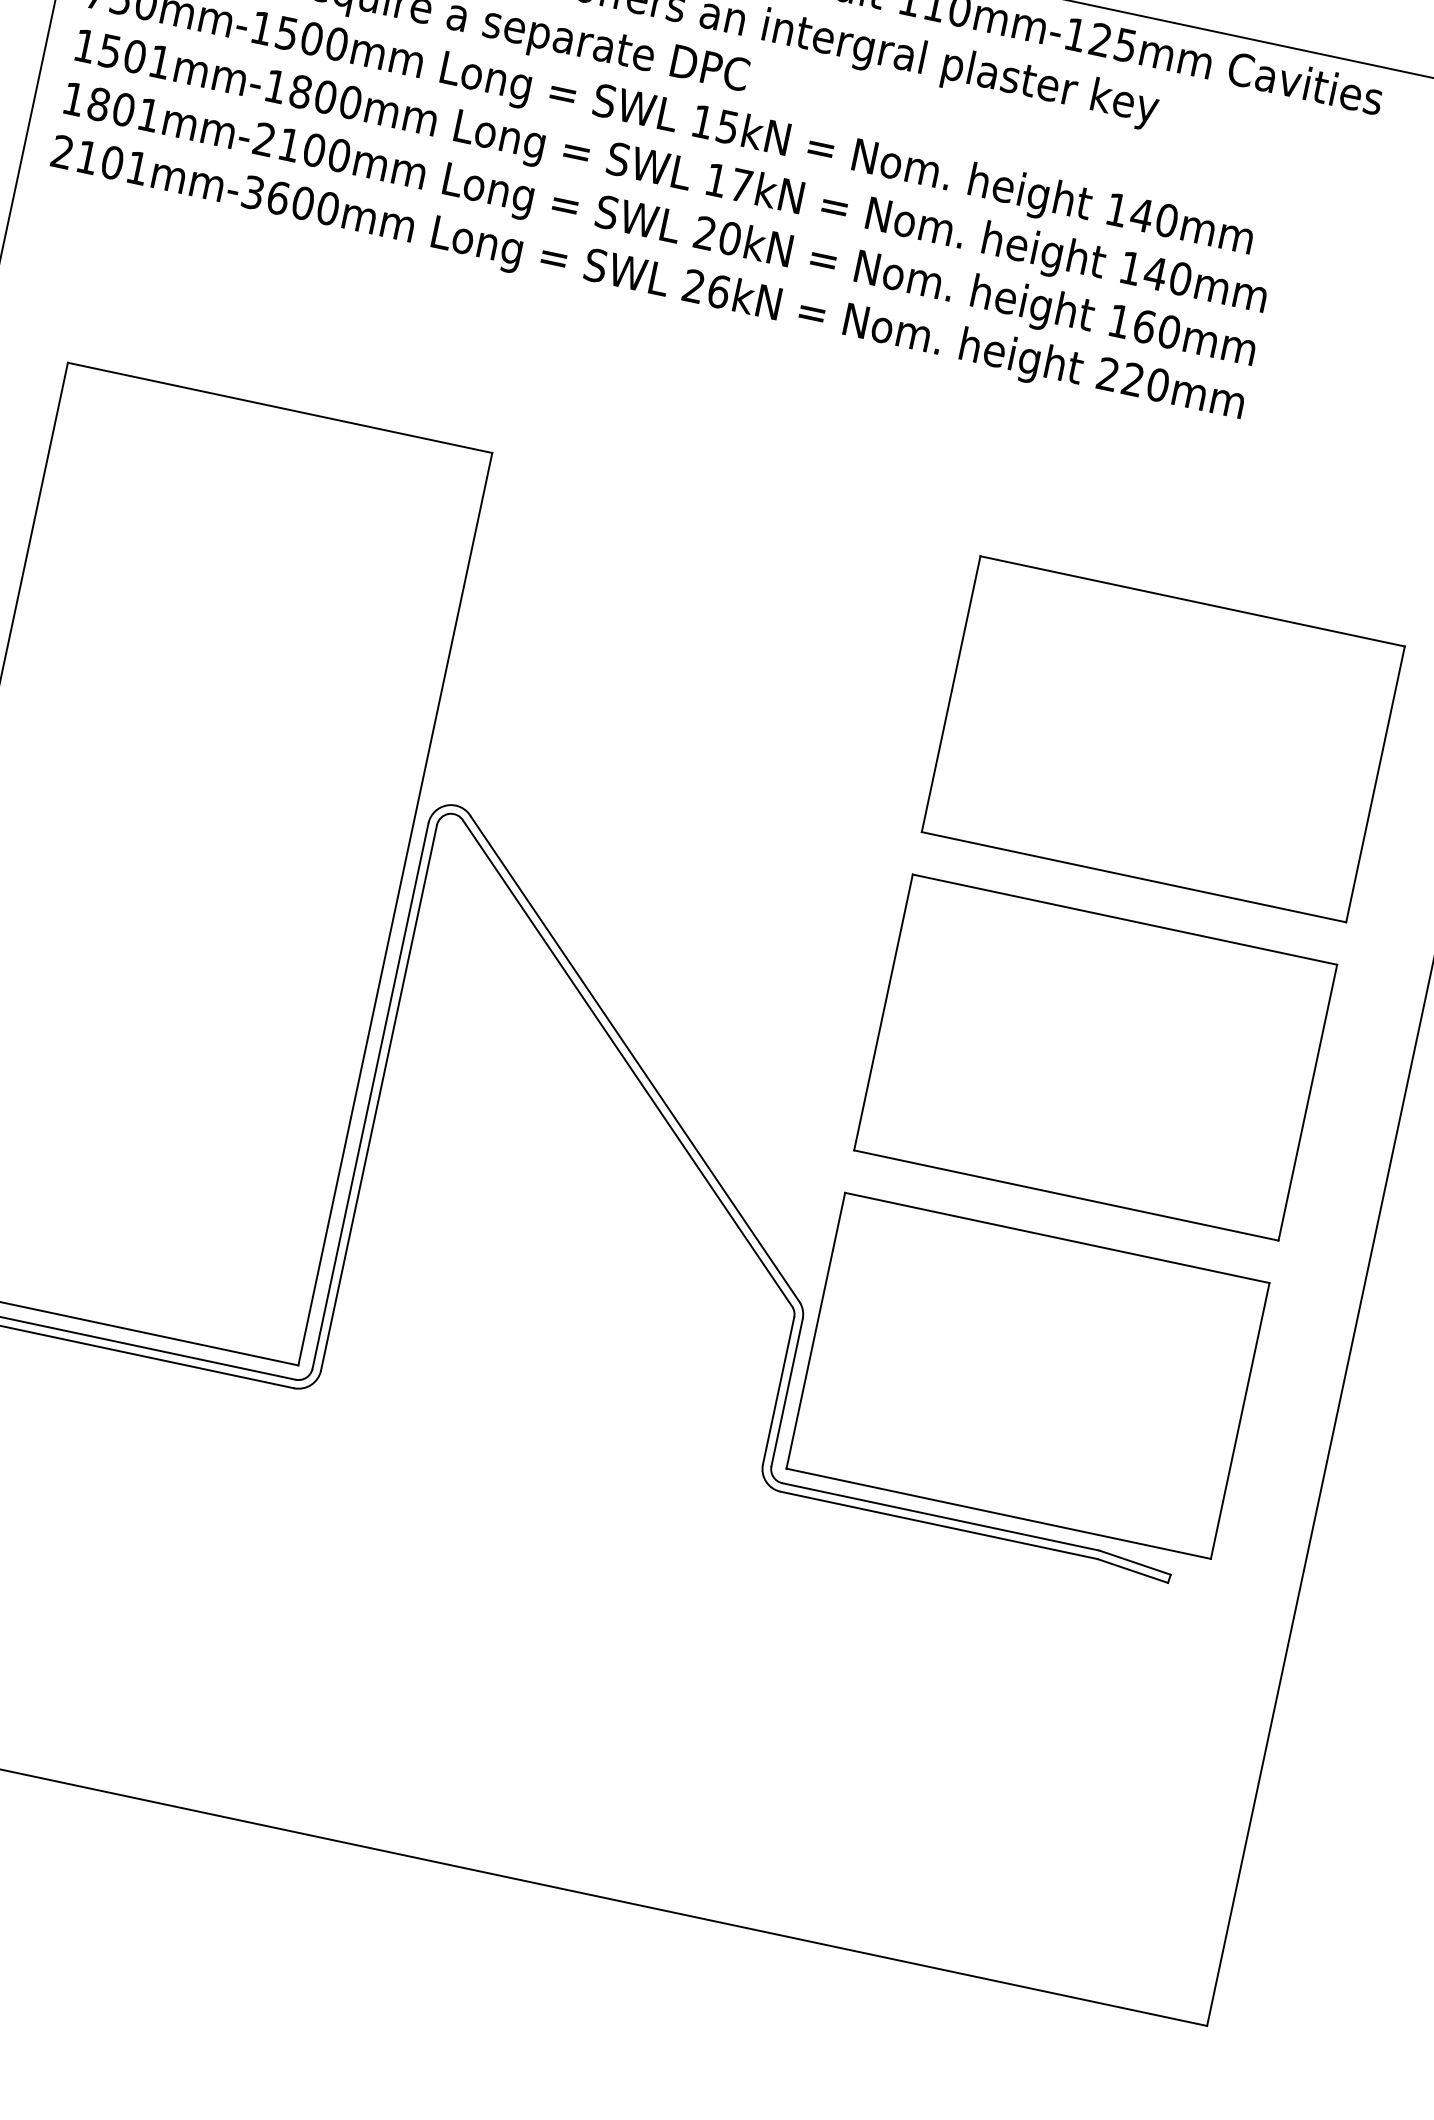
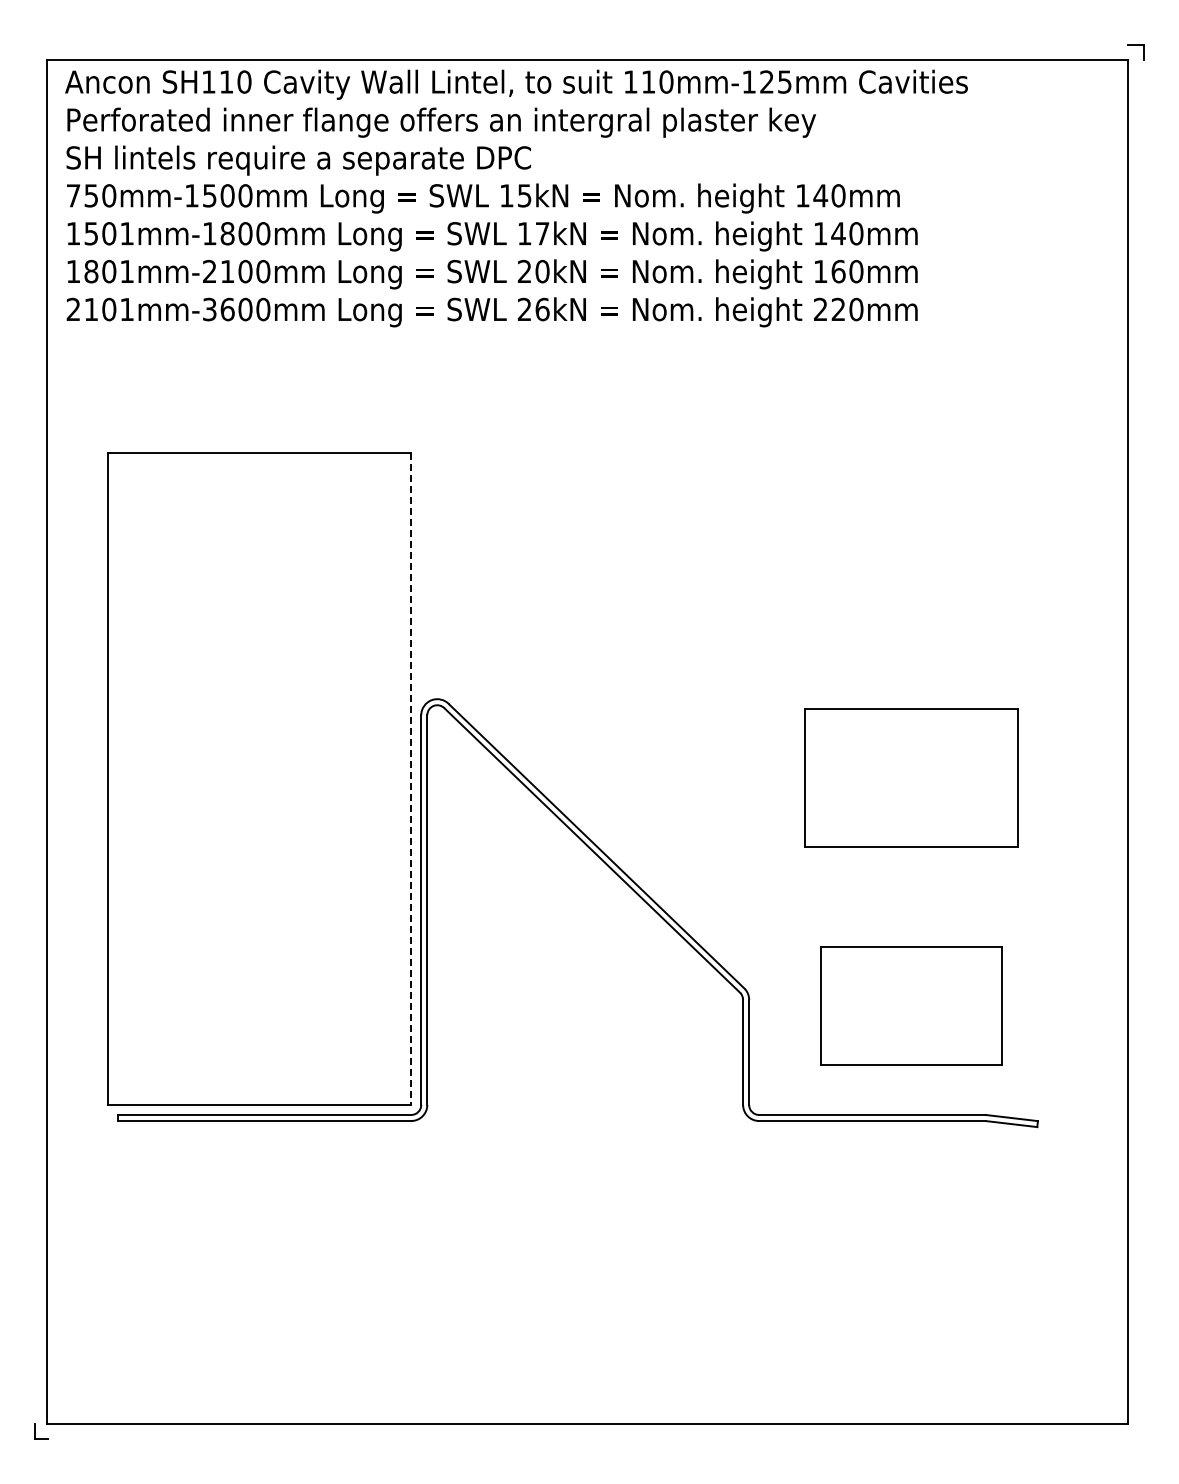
part: (1163, 738) -> (911, 550), removed
line: (396, 908) -> (411, 778), solid -> dashed
part: (1095, 1057) -> (911, 778), size x0.7
part: (1028, 1375) -> (911, 1005), size x0.6

